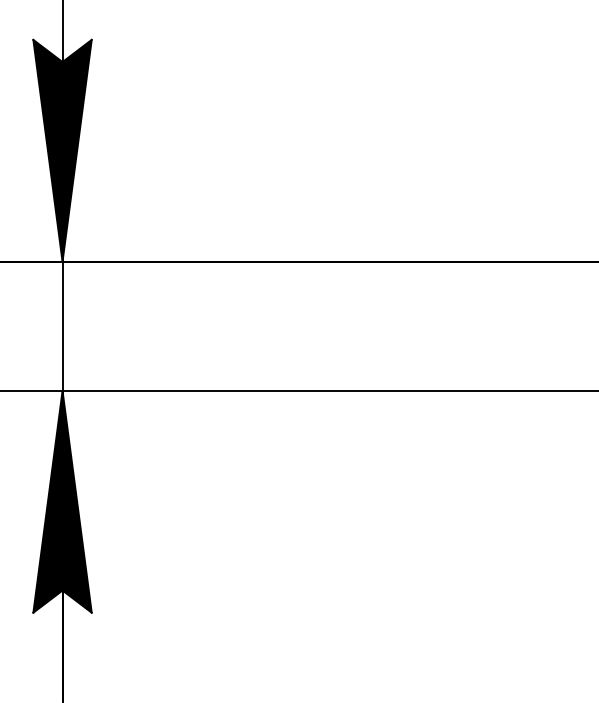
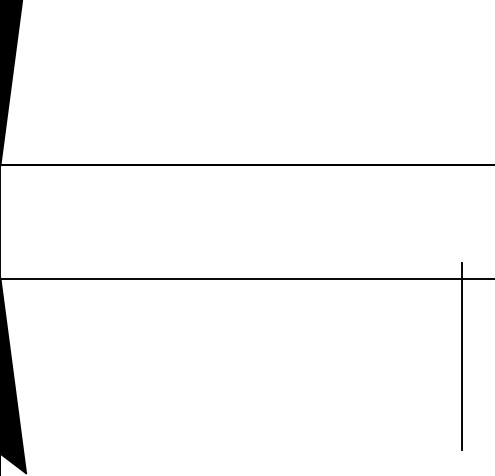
line: (588, 479) -> (461, 356), added

